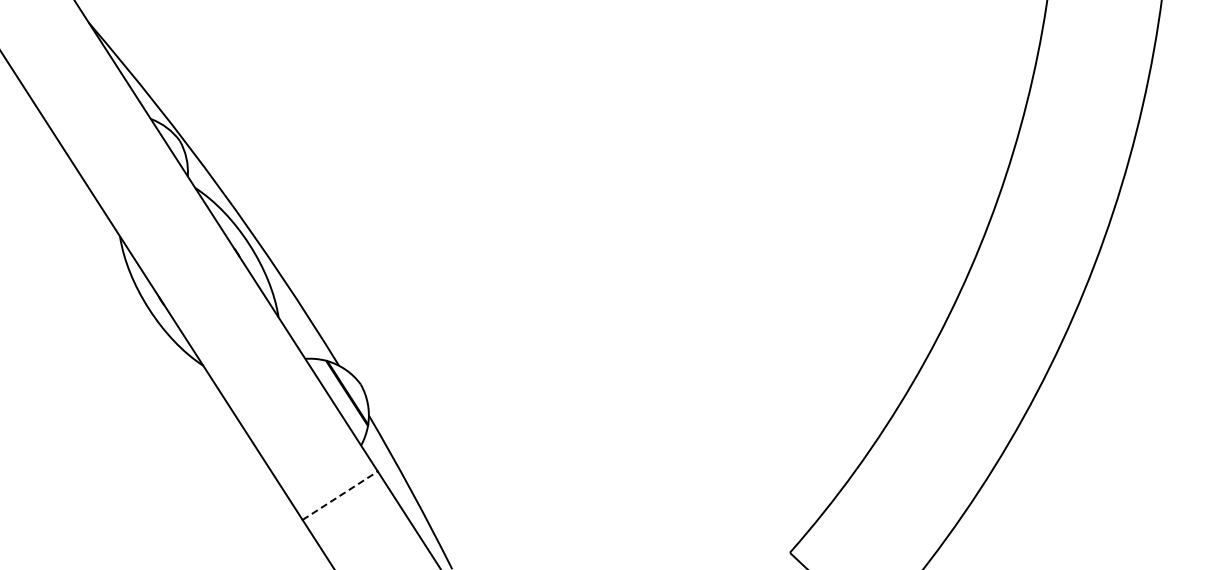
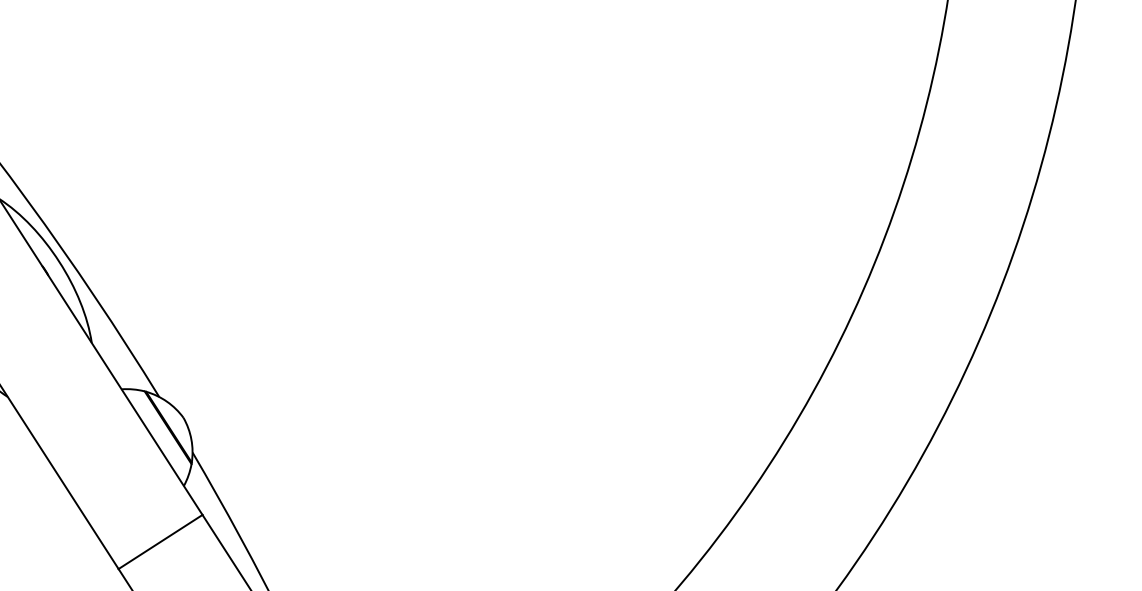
line: (340, 495) -> (160, 541), dashed -> solid

